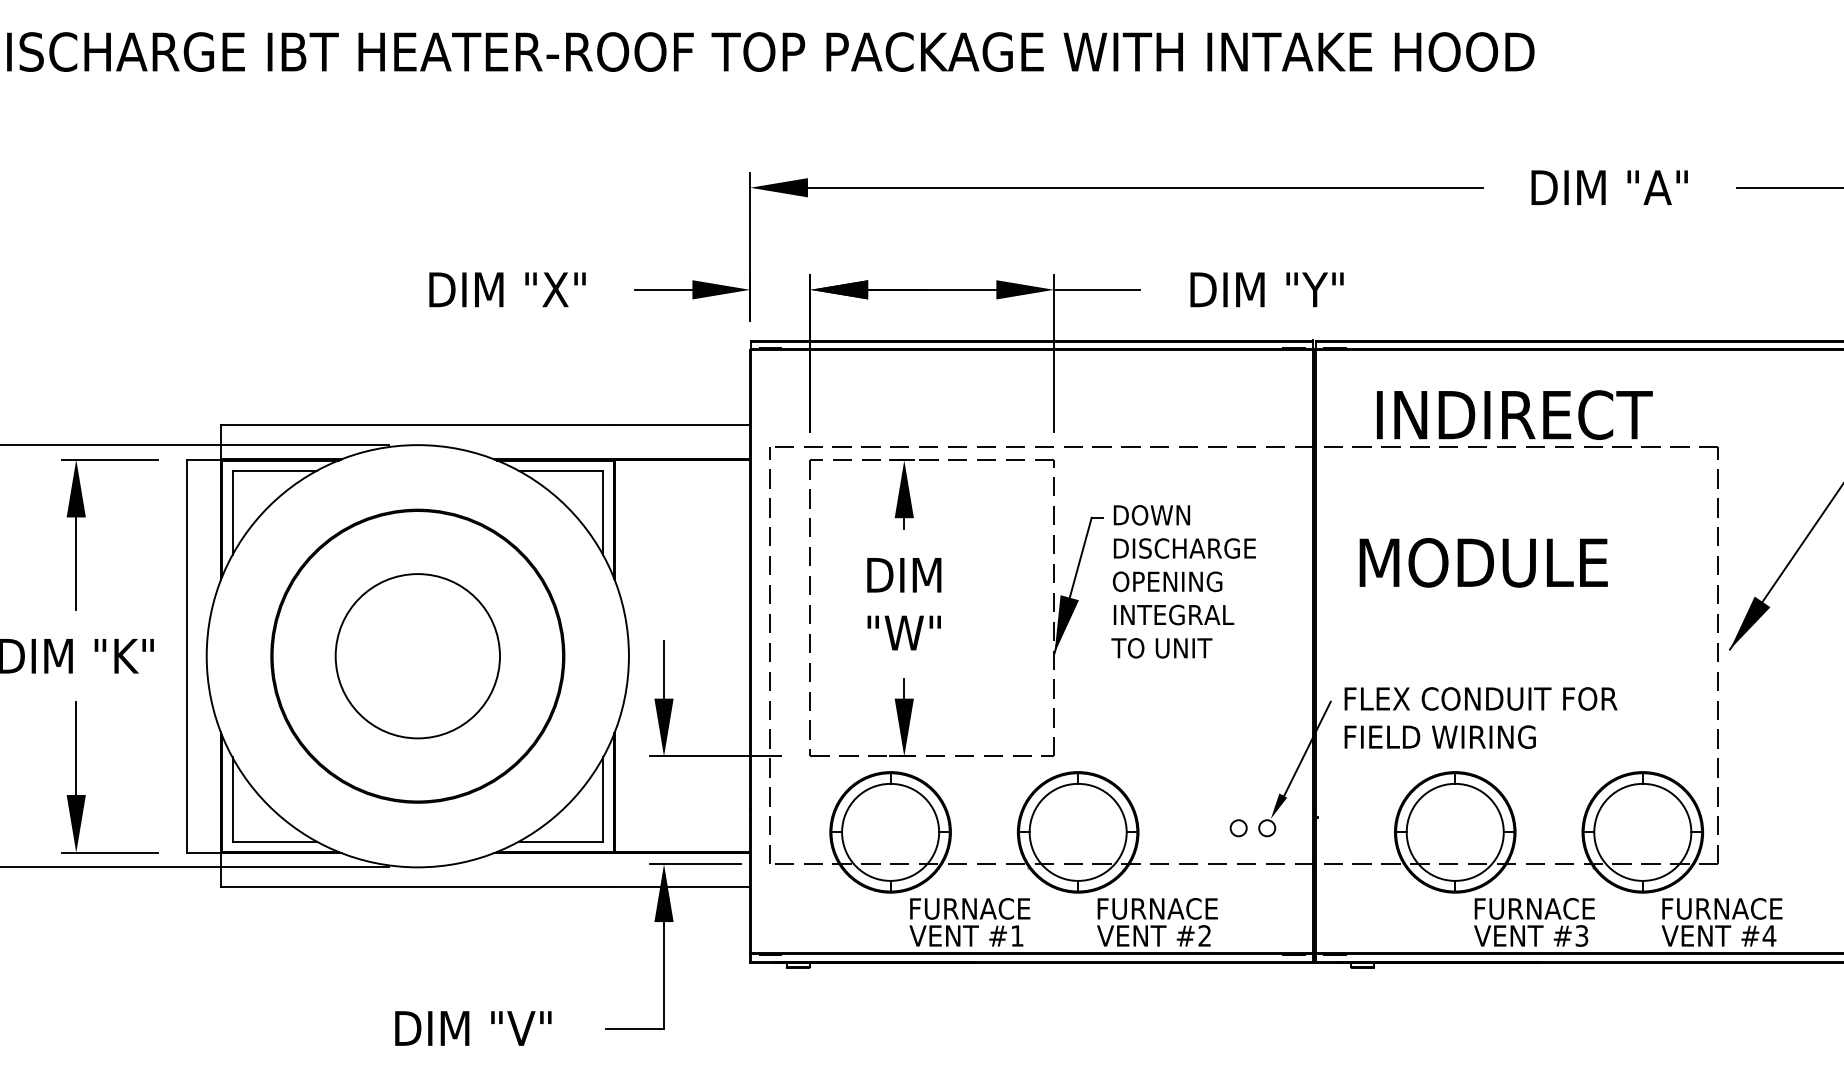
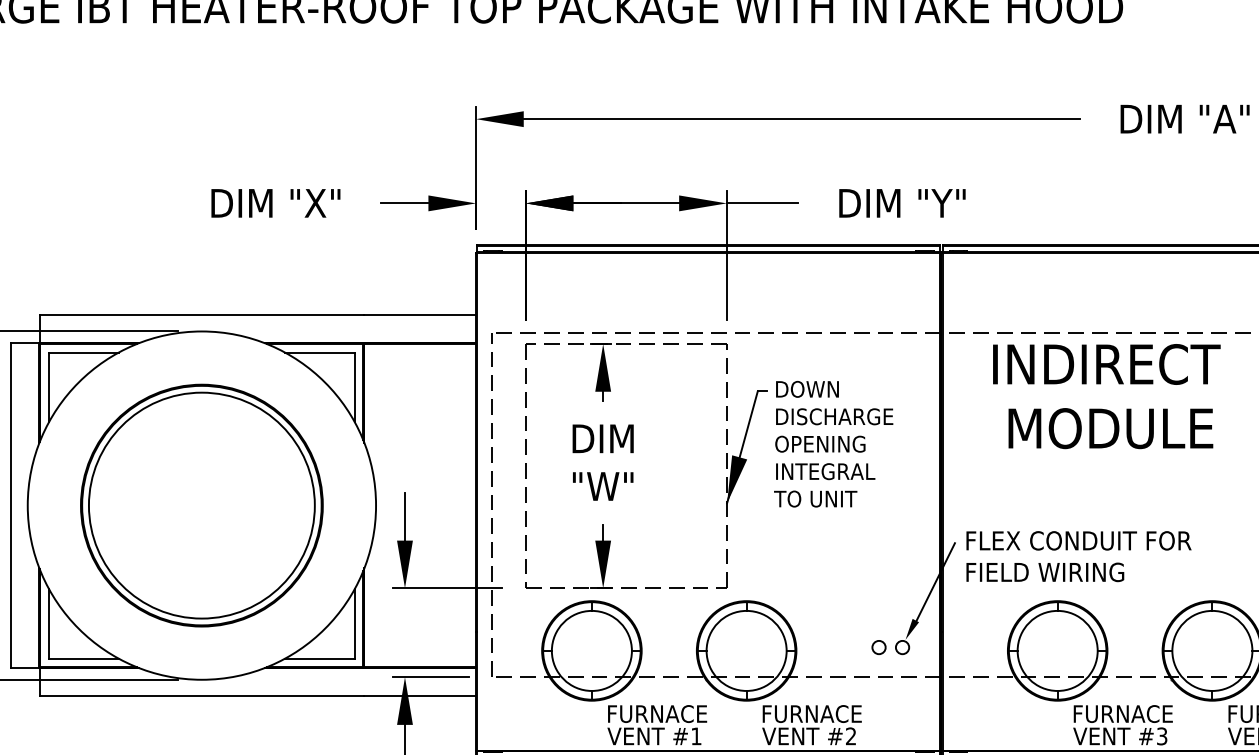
text: (1514, 414) -> (1106, 363), moved
text: (1483, 562) -> (1110, 428), moved
circle: (417, 656) -> (201, 505), size x1.67

